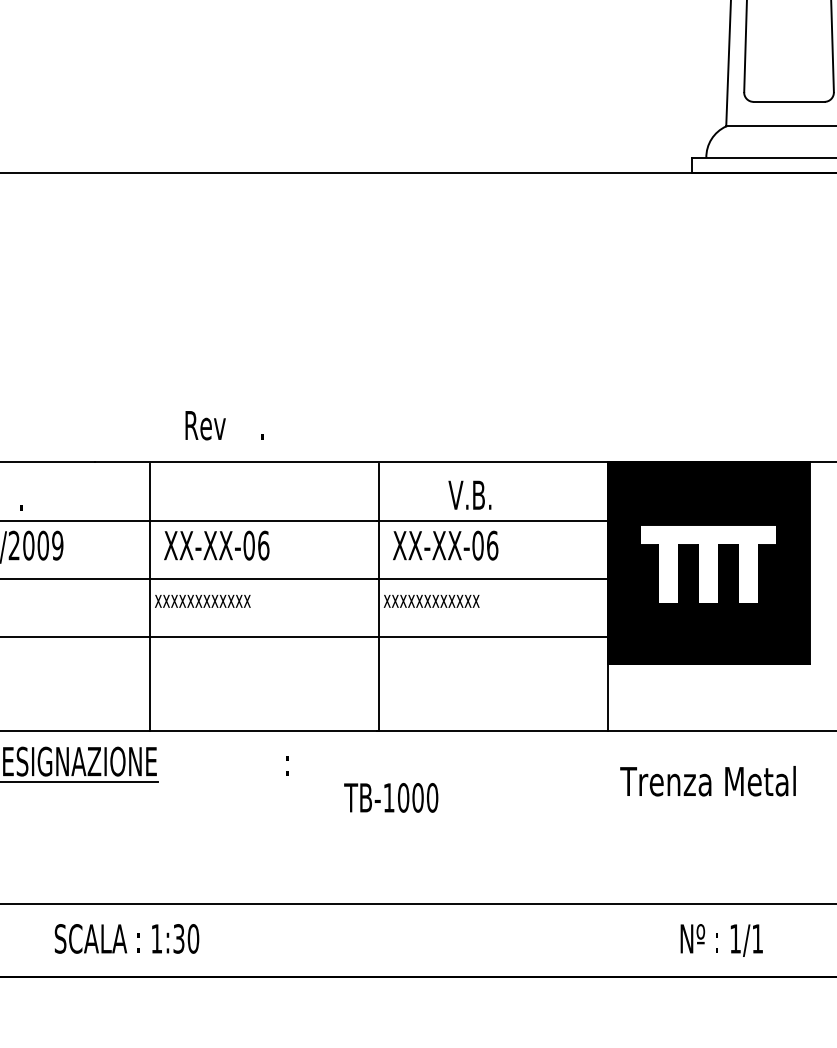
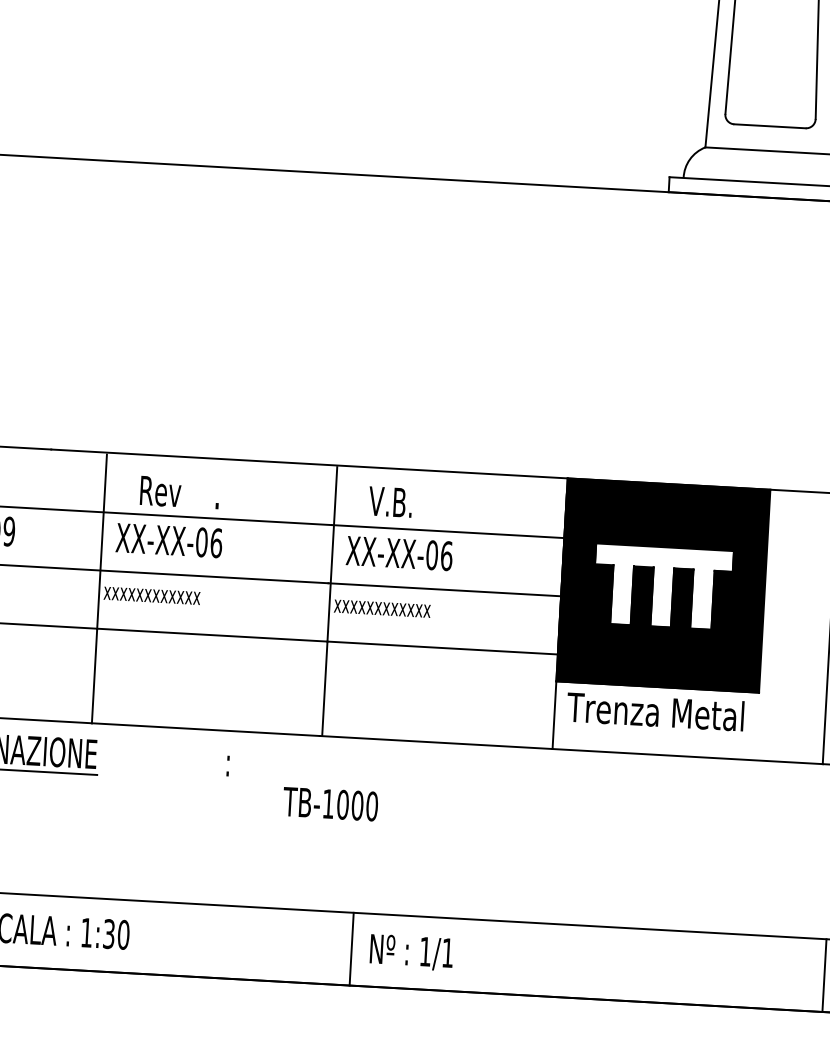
text: (224, 425) -> (179, 492), moved
text: (469, 494) -> (390, 501), moved
text: (707, 781) -> (654, 711), moved
line: (420, 940) -> (352, 949), added
text: (721, 940) -> (411, 952), moved

